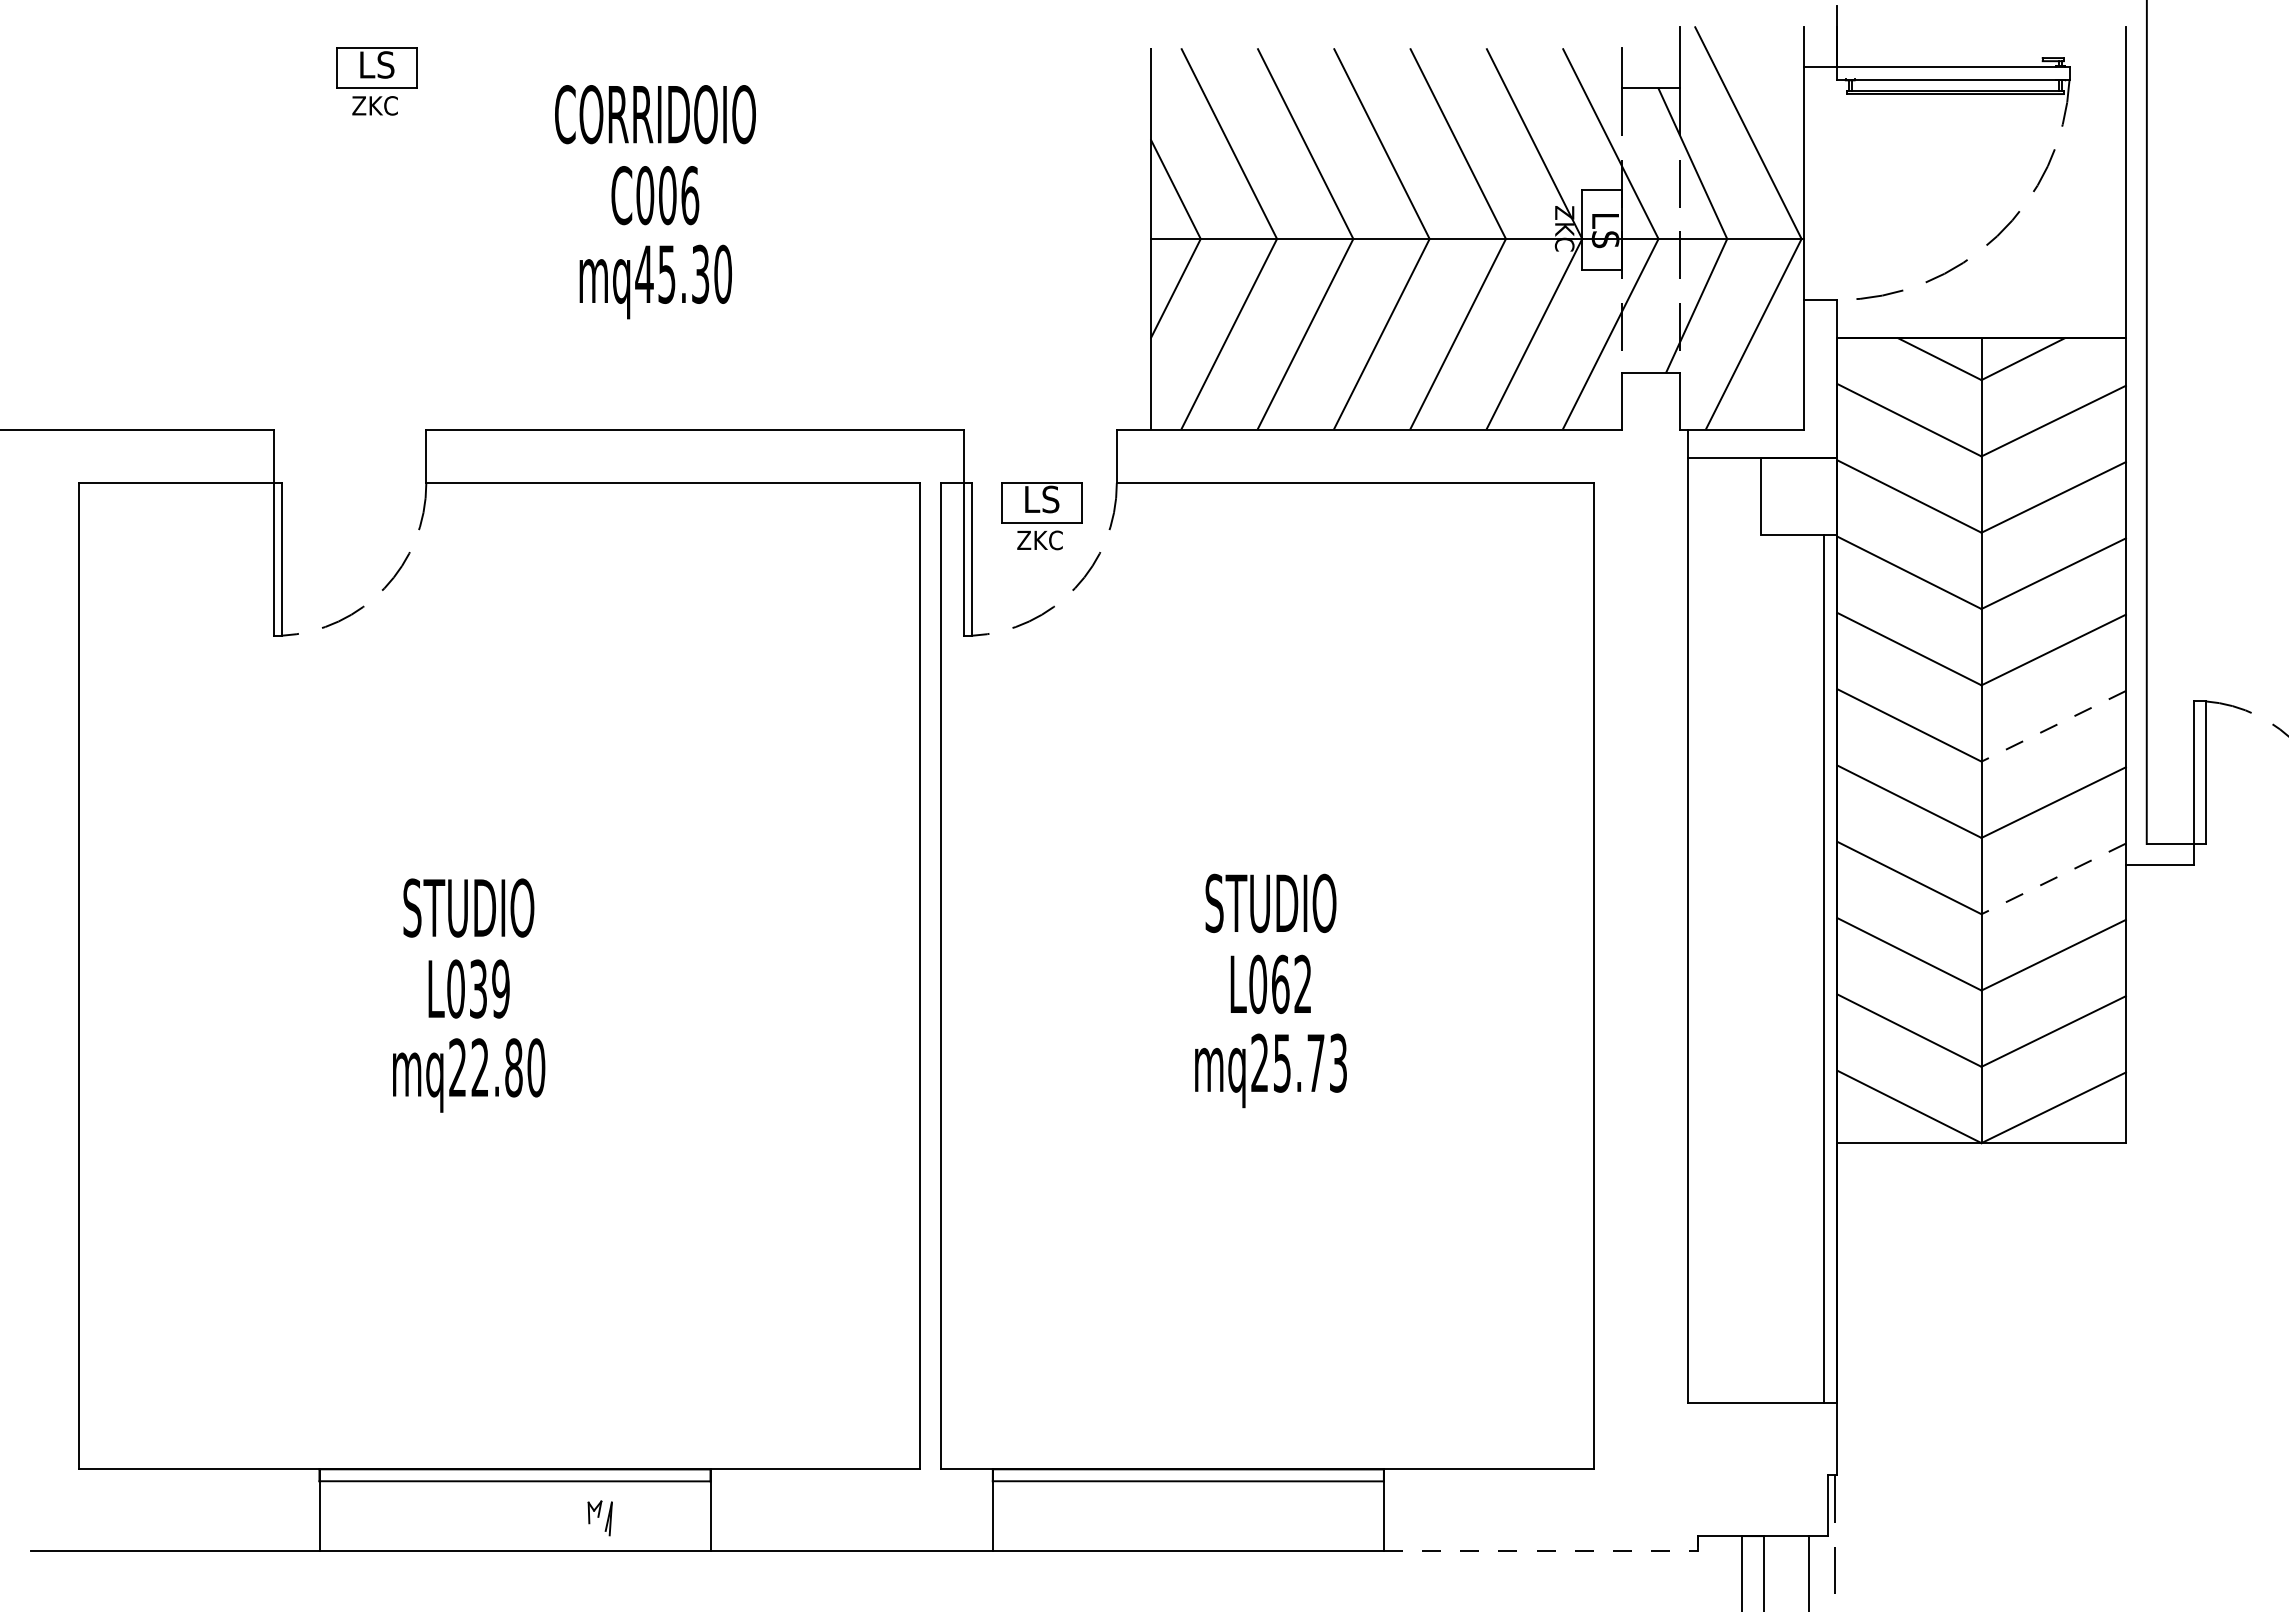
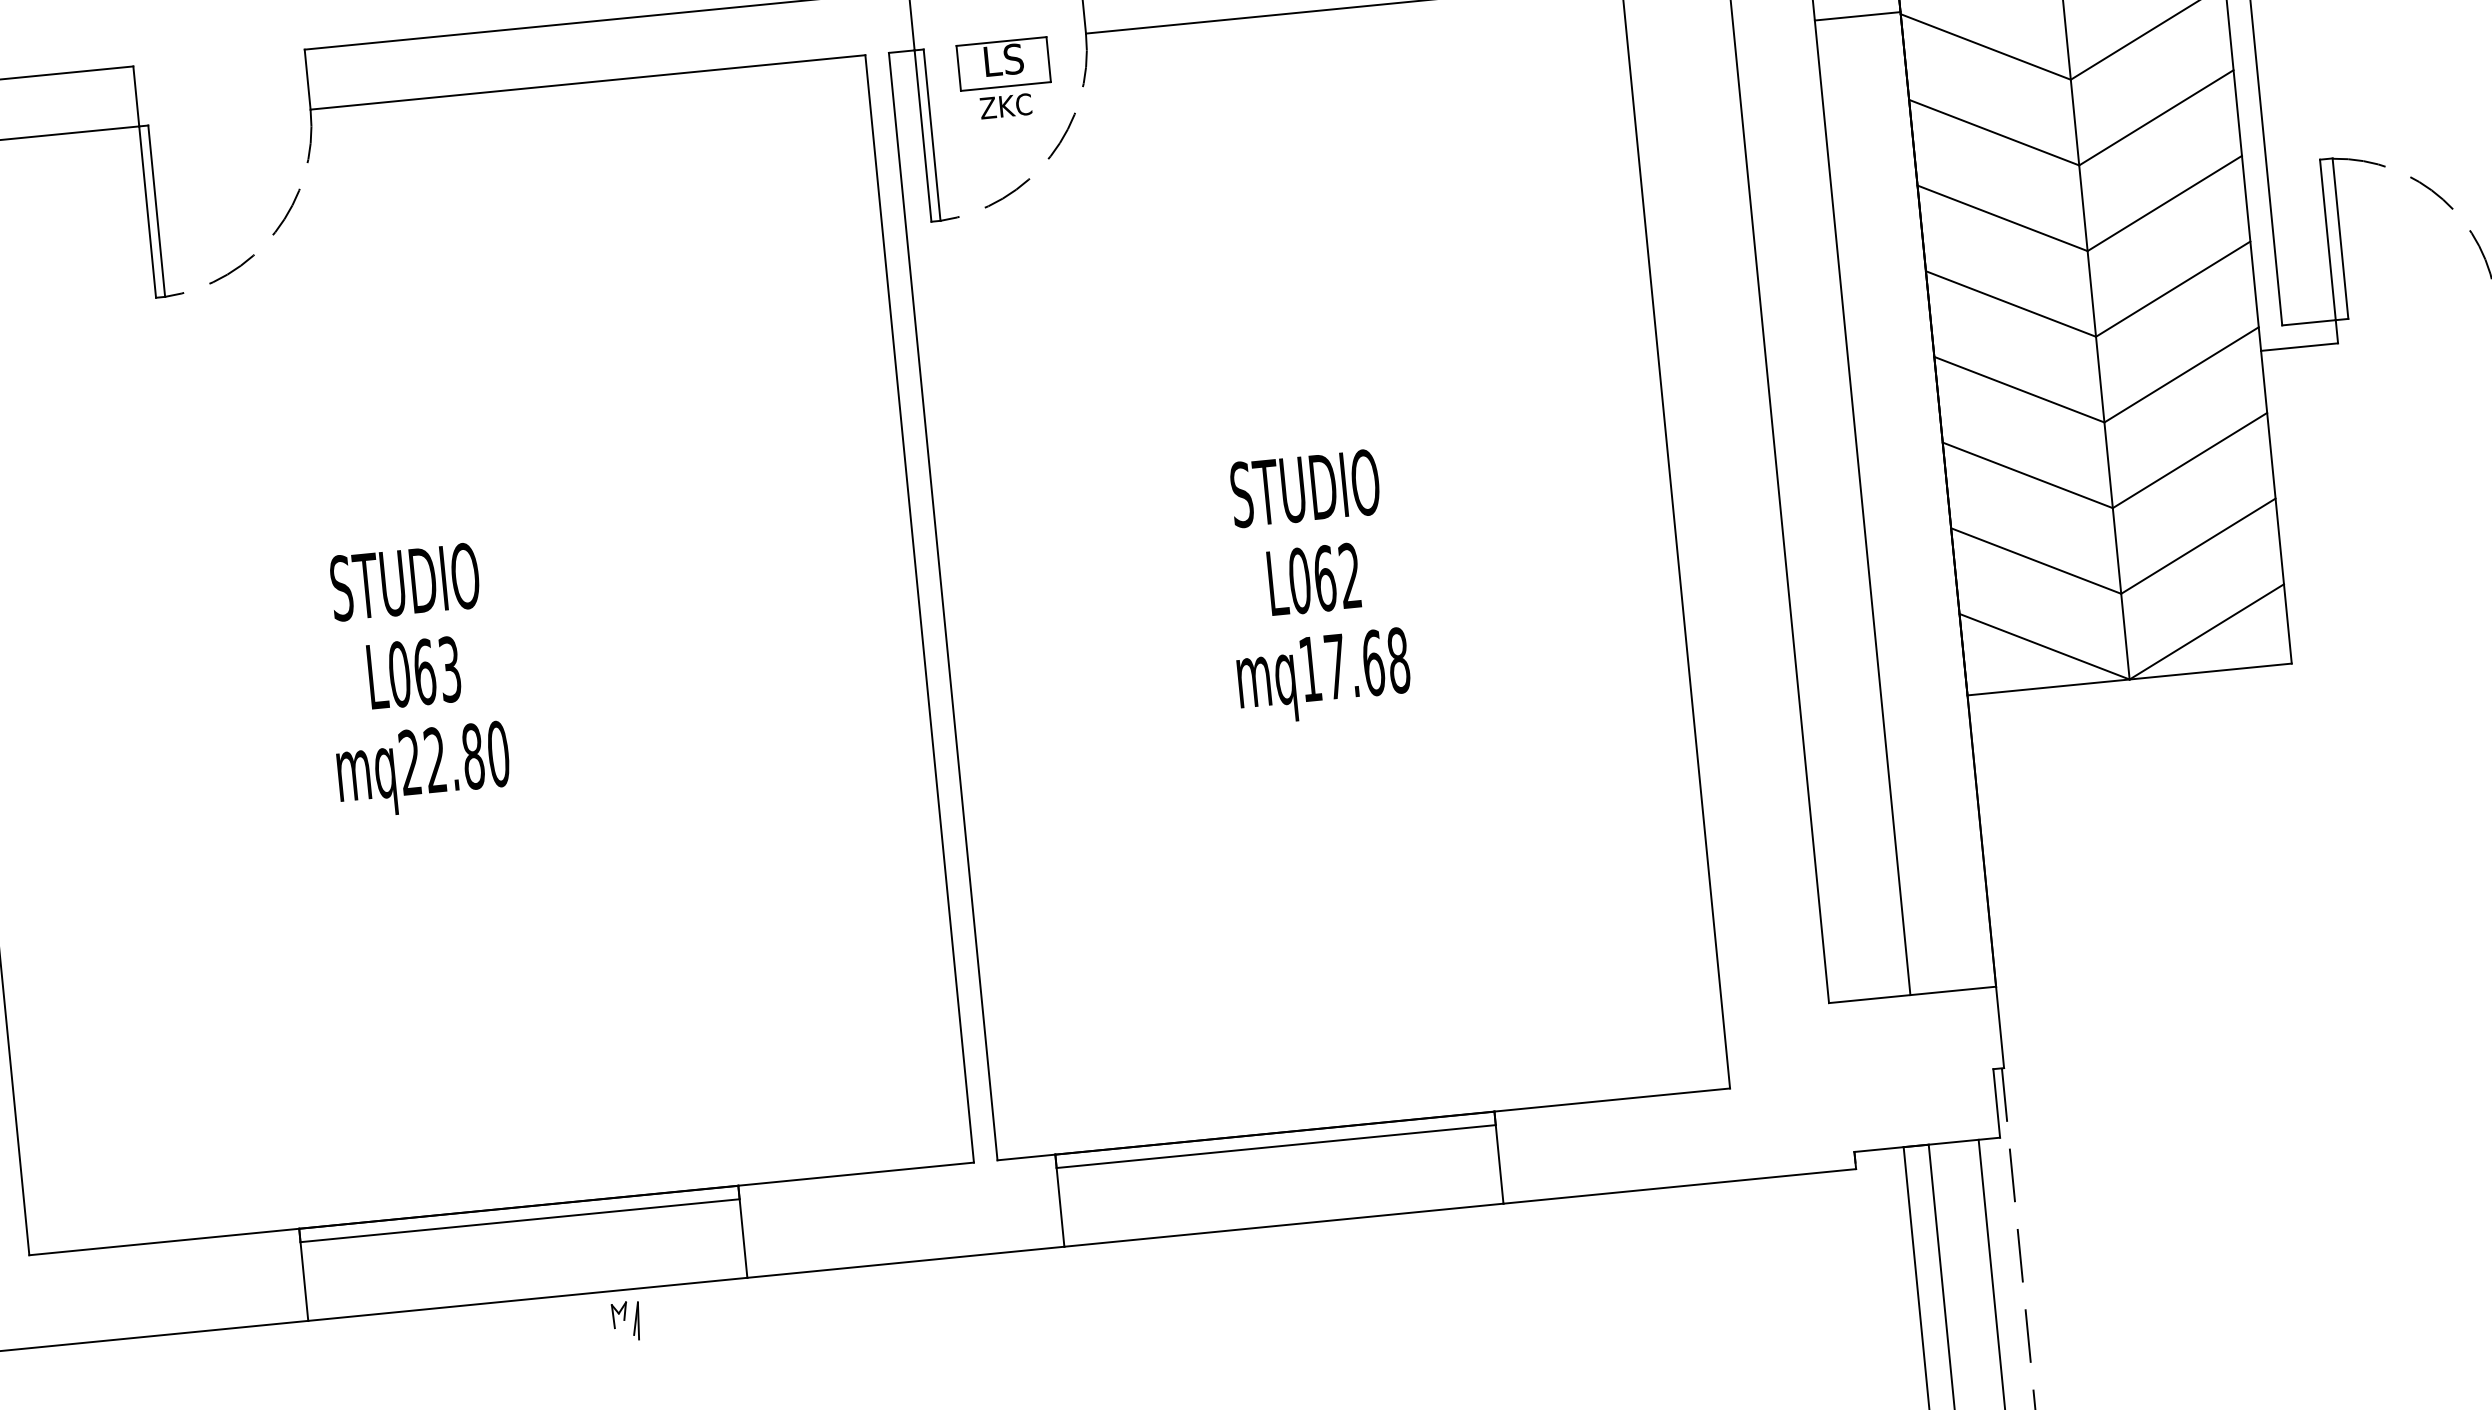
line: (2053, 726) -> (2164, 203), dashed -> solid
line: (2053, 879) -> (2181, 375), dashed -> solid
line: (1823, 968) -> (1862, 507), moved
text: (489, 988) -> (437, 670), L039 -> L063
text: (1299, 1062) -> (1354, 664), mq25.73 -> mq17.68
part: (599, 1518) -> (625, 1321), moved
line: (1541, 1551) -> (1680, 1186), dashed -> solid

